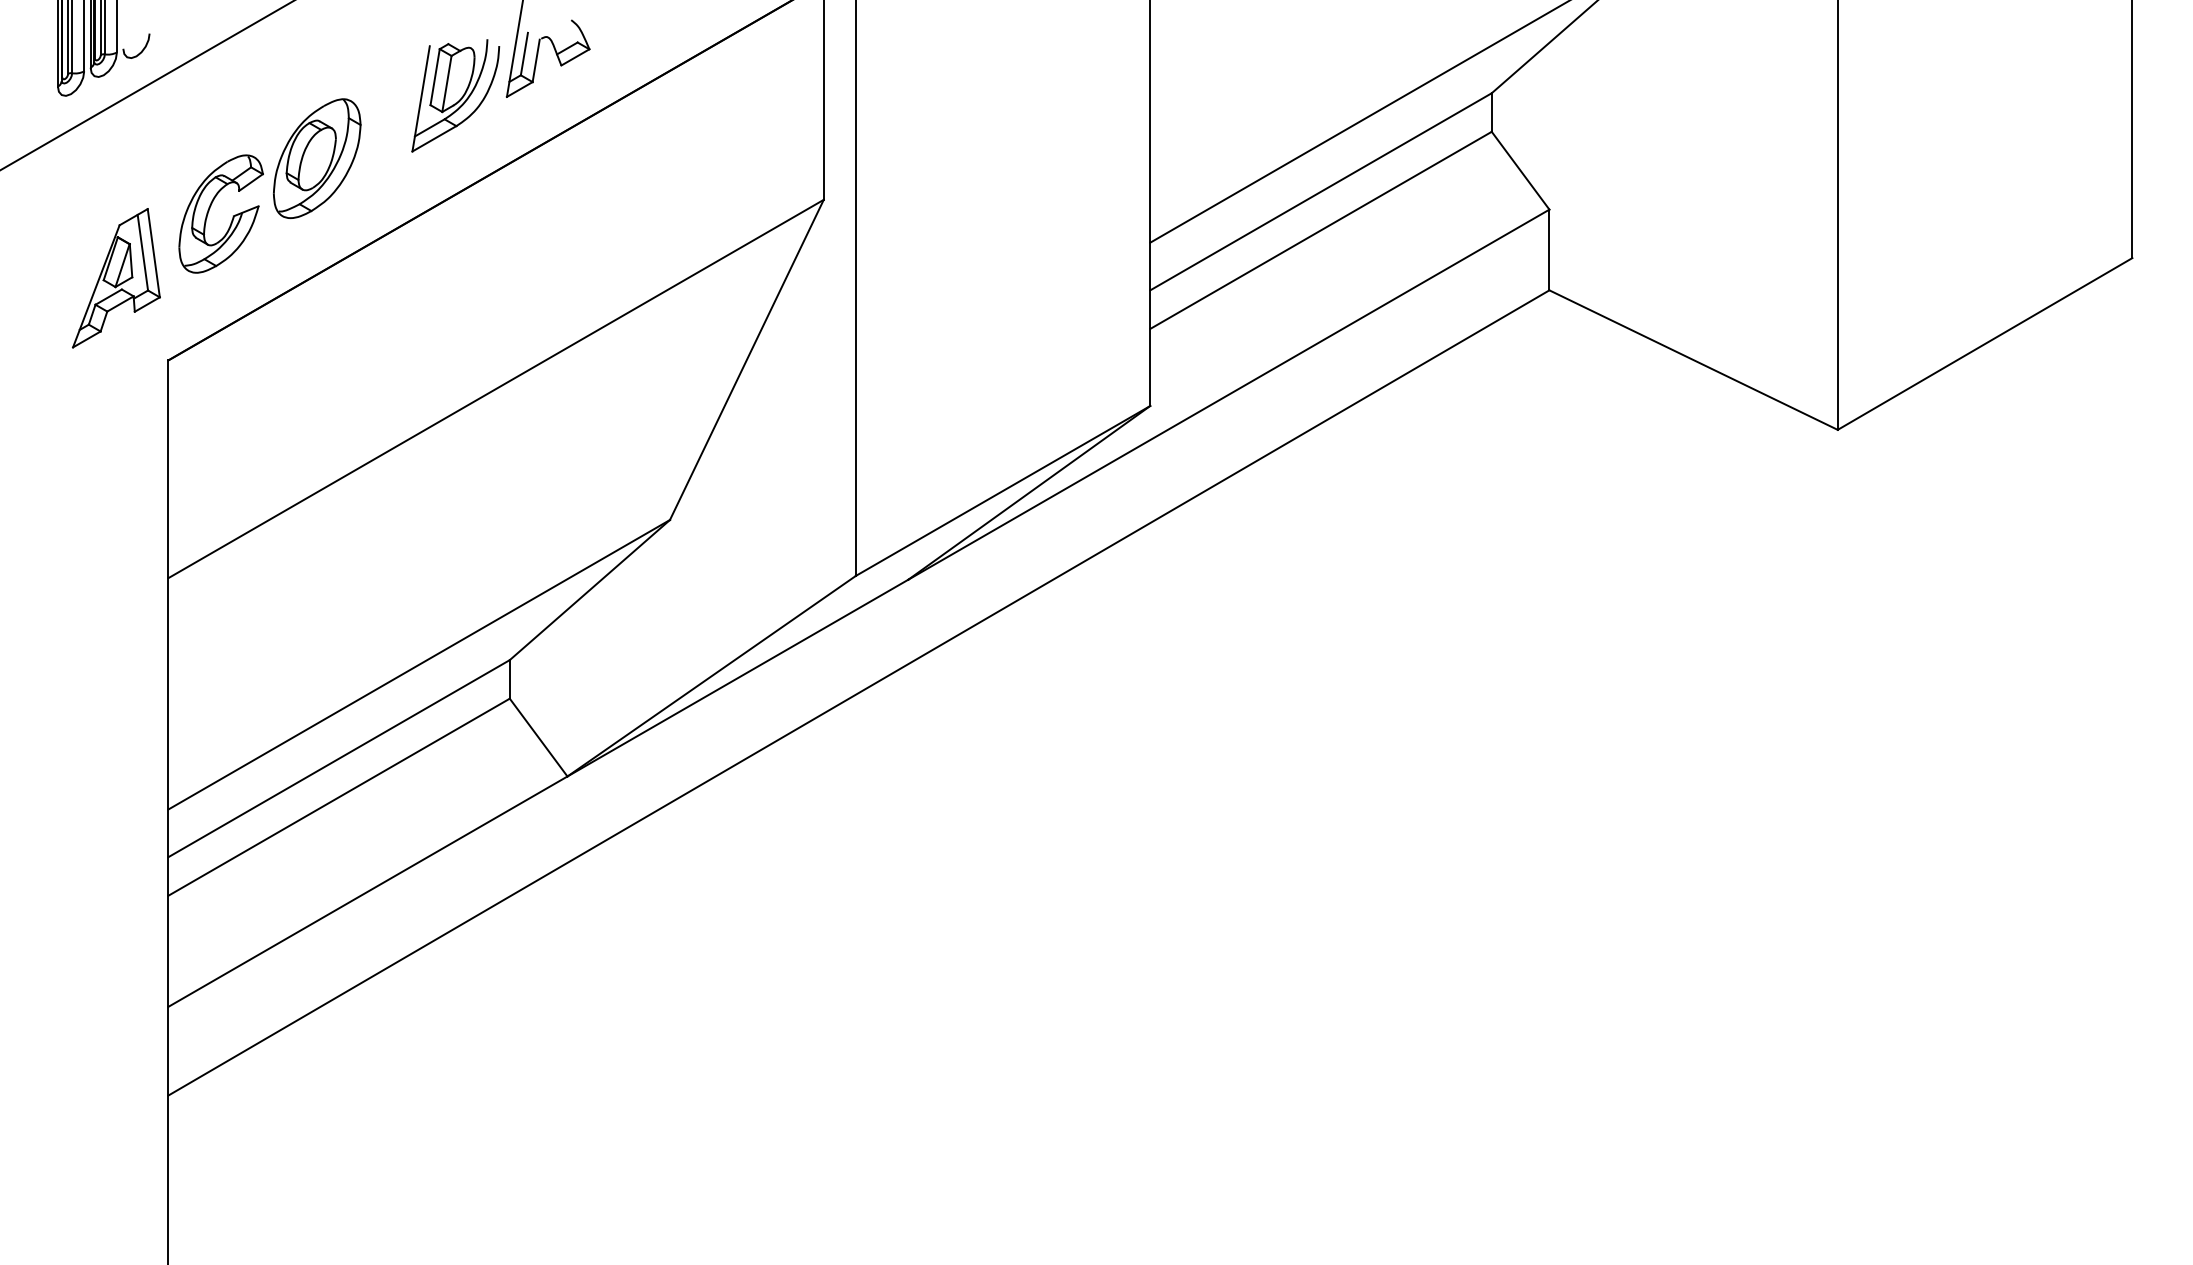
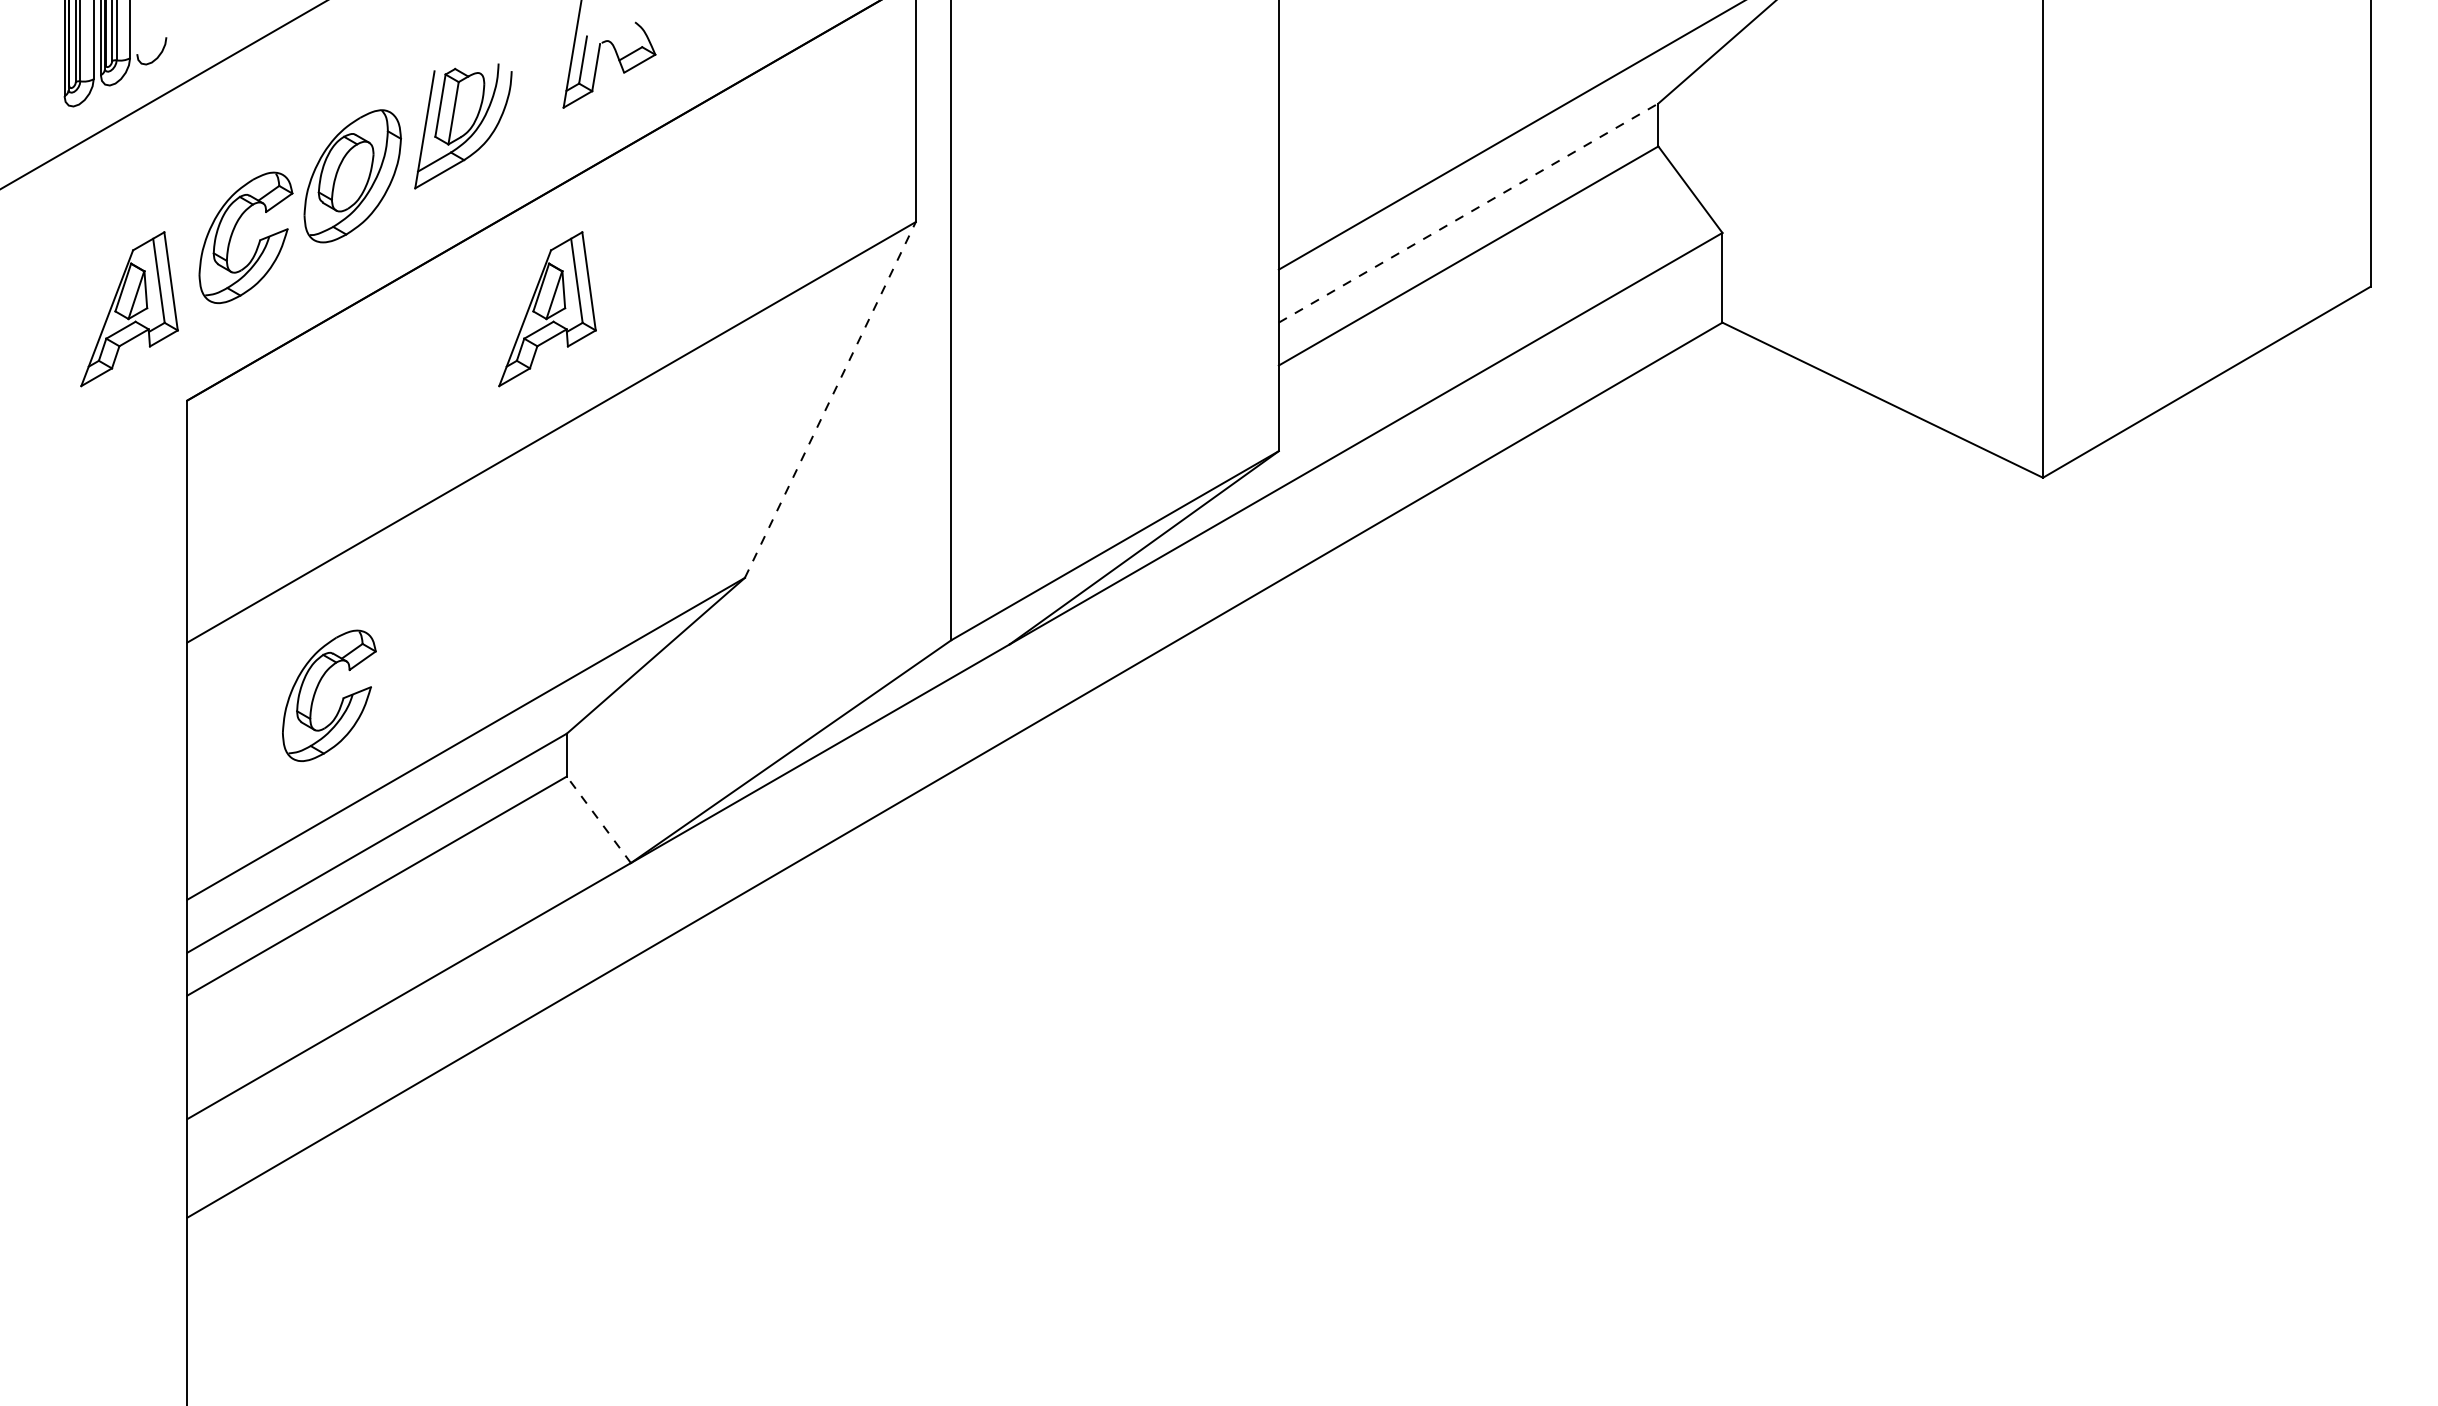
part: (455, 95) -> (463, 126), moved
line: (1321, 191) -> (1469, 212), solid -> dashed
part: (492, 278) -> (547, 309), added
line: (746, 359) -> (829, 399), solid -> dashed
part: (285, 620) -> (317, 689), added
line: (538, 737) -> (598, 819), solid -> dashed

